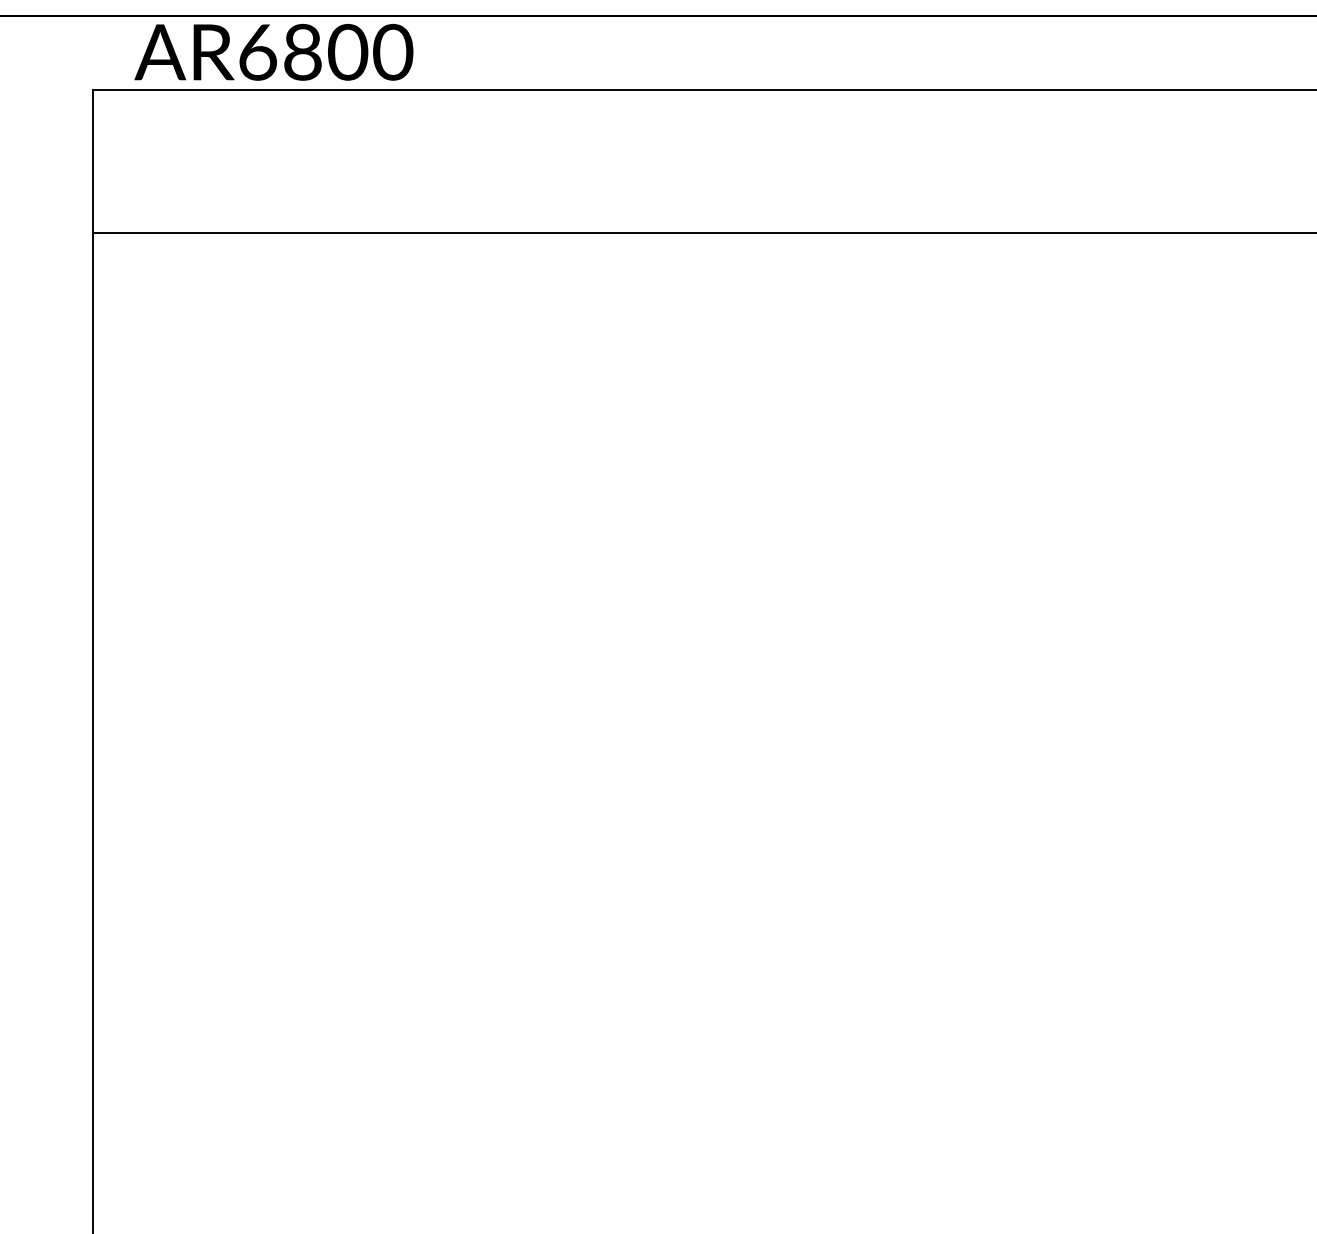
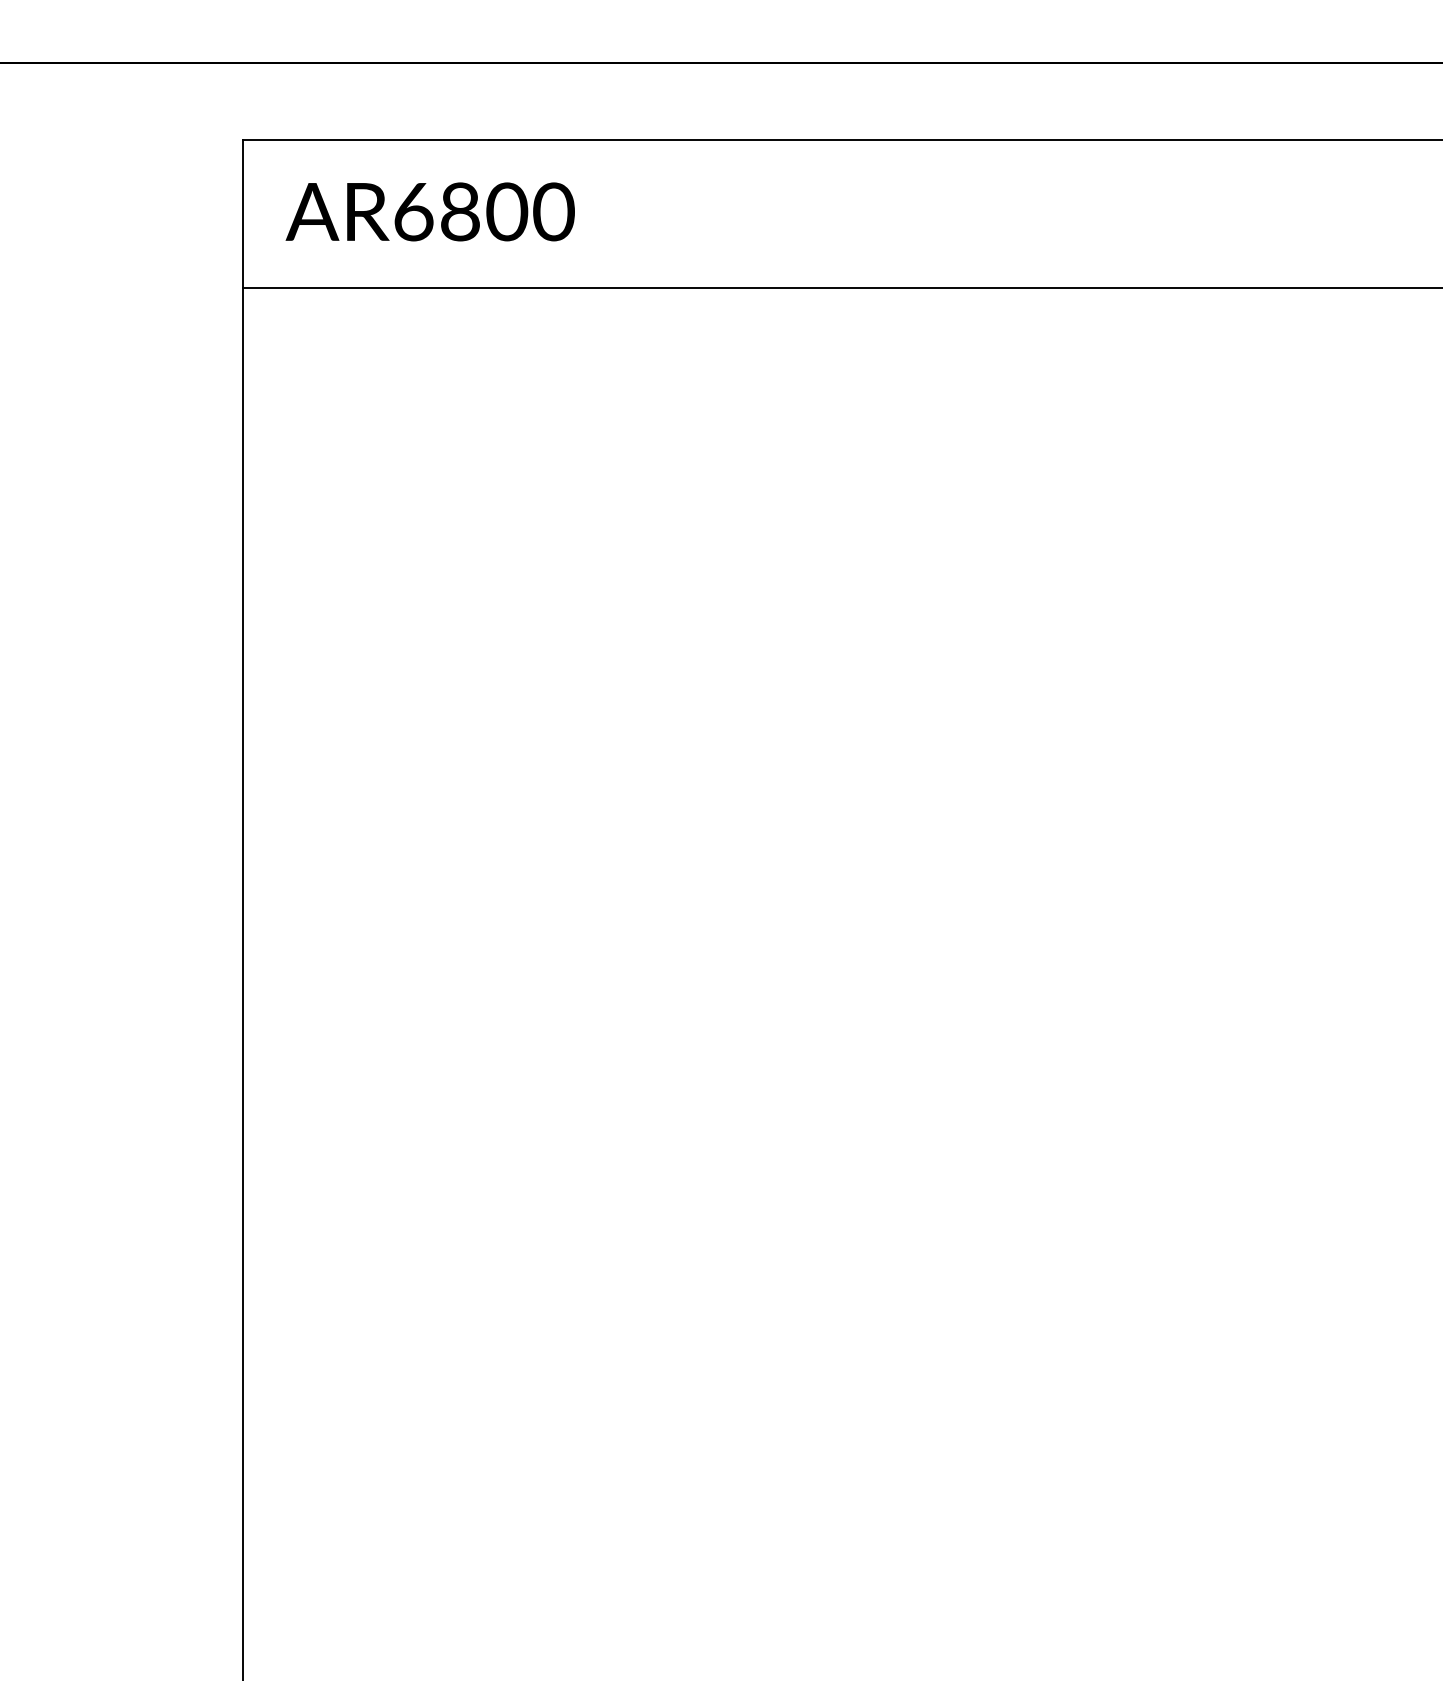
text: (273, 51) -> (429, 211), moved

